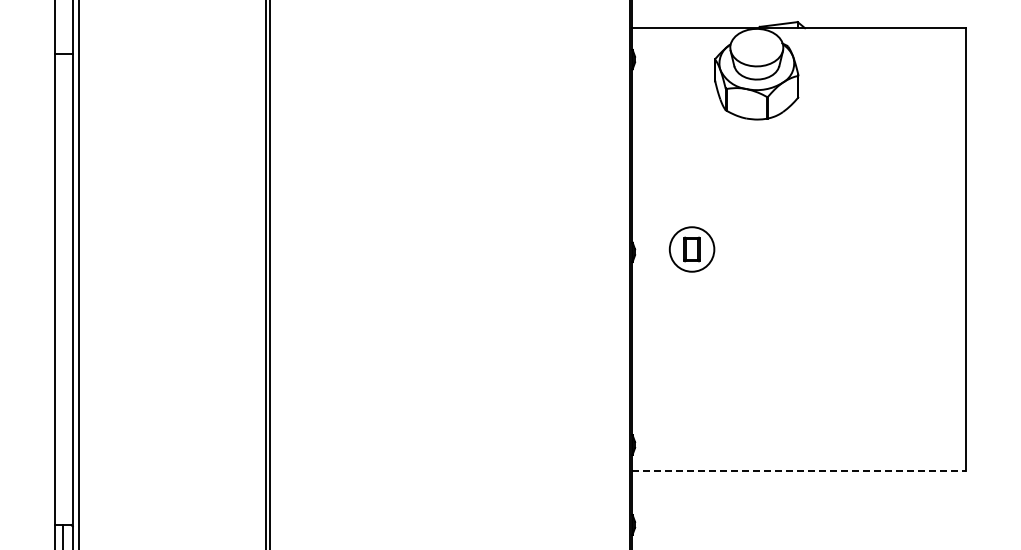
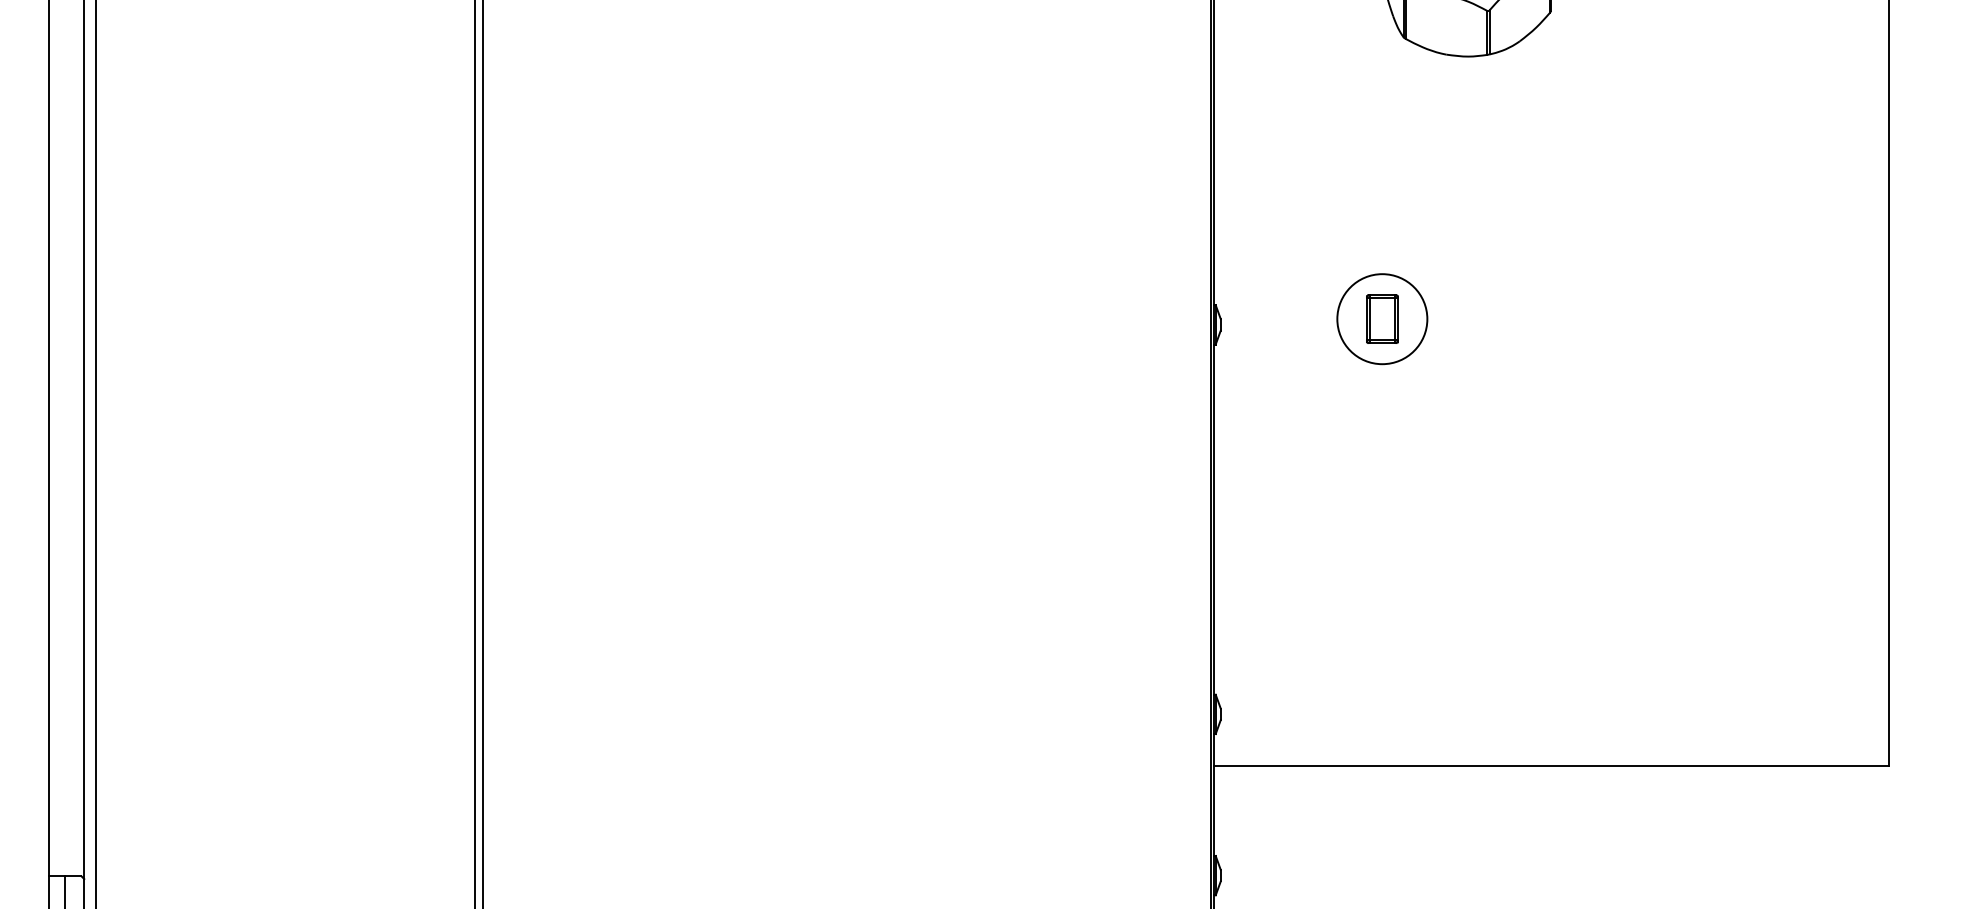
part: (691, 249) -> (1381, 319), moved
line: (798, 470) -> (1550, 765), dashed -> solid

